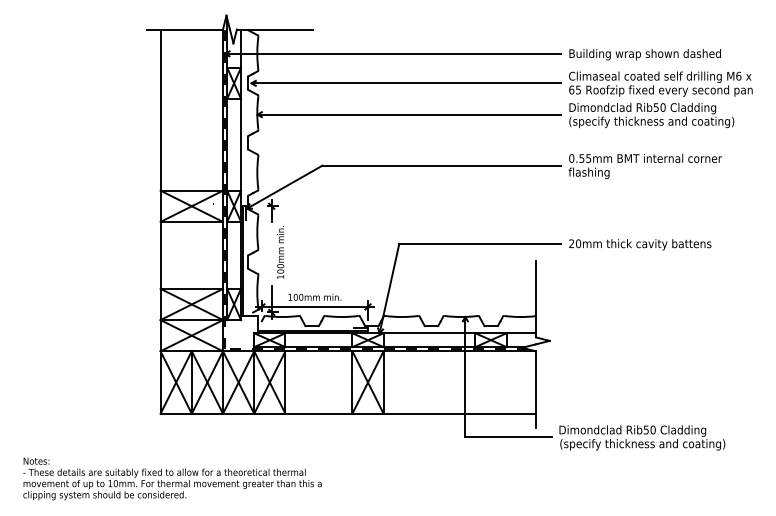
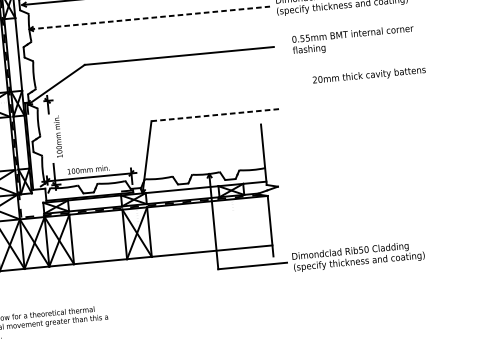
line: (409, 114) -> (149, 17), solid -> dashed
text: (645, 165) -> (353, 39), moved
line: (480, 243) -> (215, 114), solid -> dashed
text: (640, 244) -> (369, 75), moved

